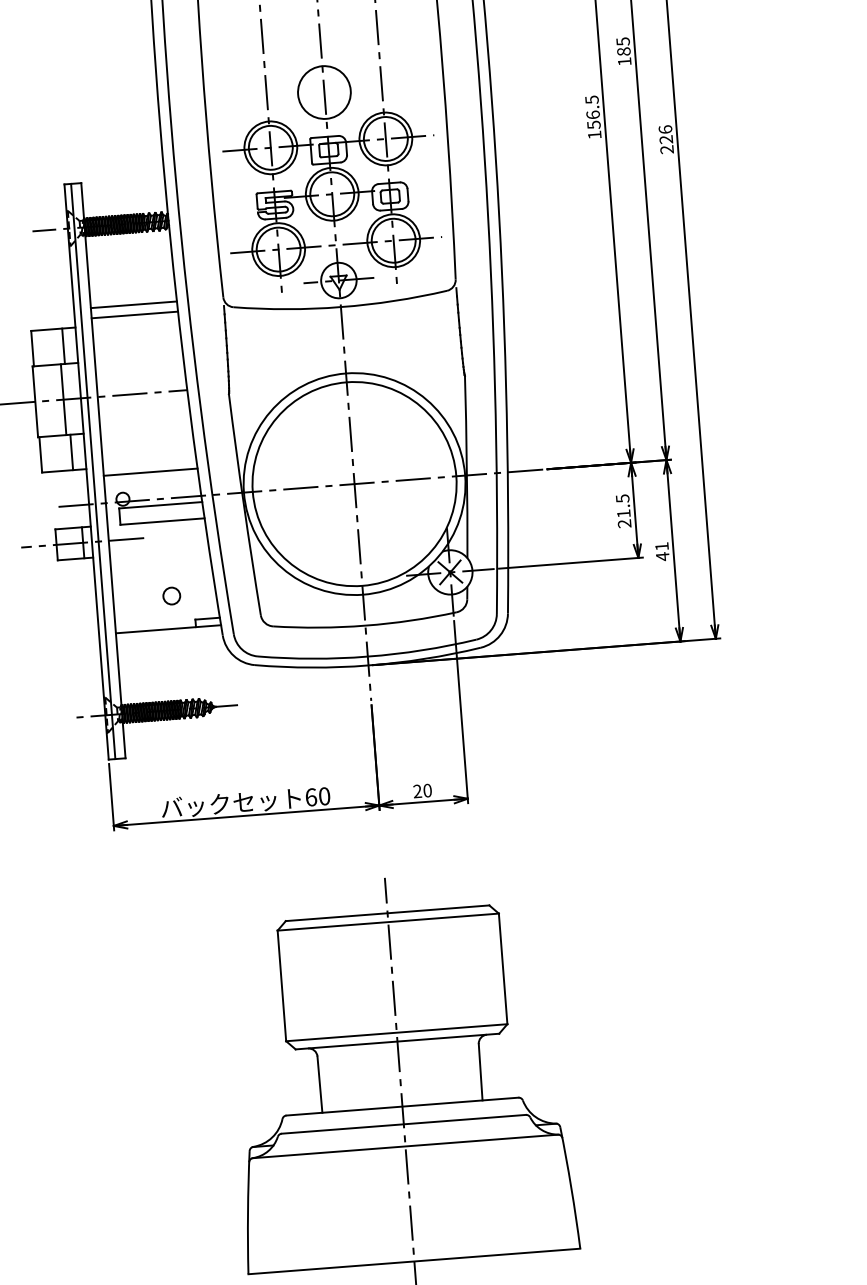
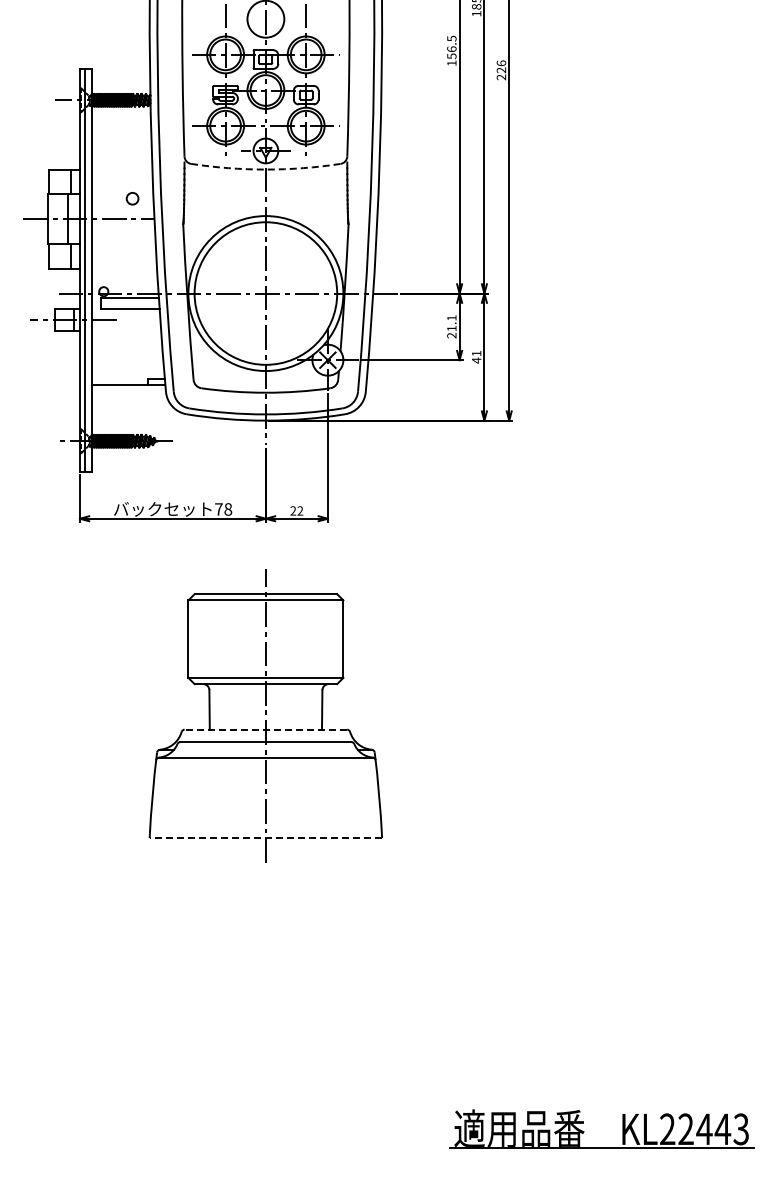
line: (133, 304) -> (121, 156), removed
arc: (340, 307) -> (265, 169), solid -> dashed
line: (134, 315) -> (121, 164), removed
line: (150, 472) -> (124, 274), removed
text: (622, 497) -> (451, 317), 21.5 -> 21.1
circle: (171, 595) -> (132, 198), moved
text: (427, 789) -> (300, 510), 20 -> 22
text: (317, 796) -> (223, 509), 60 -> 78
line: (401, 1106) -> (265, 729), solid -> dashed
line: (413, 1261) -> (265, 838), solid -> dashed

